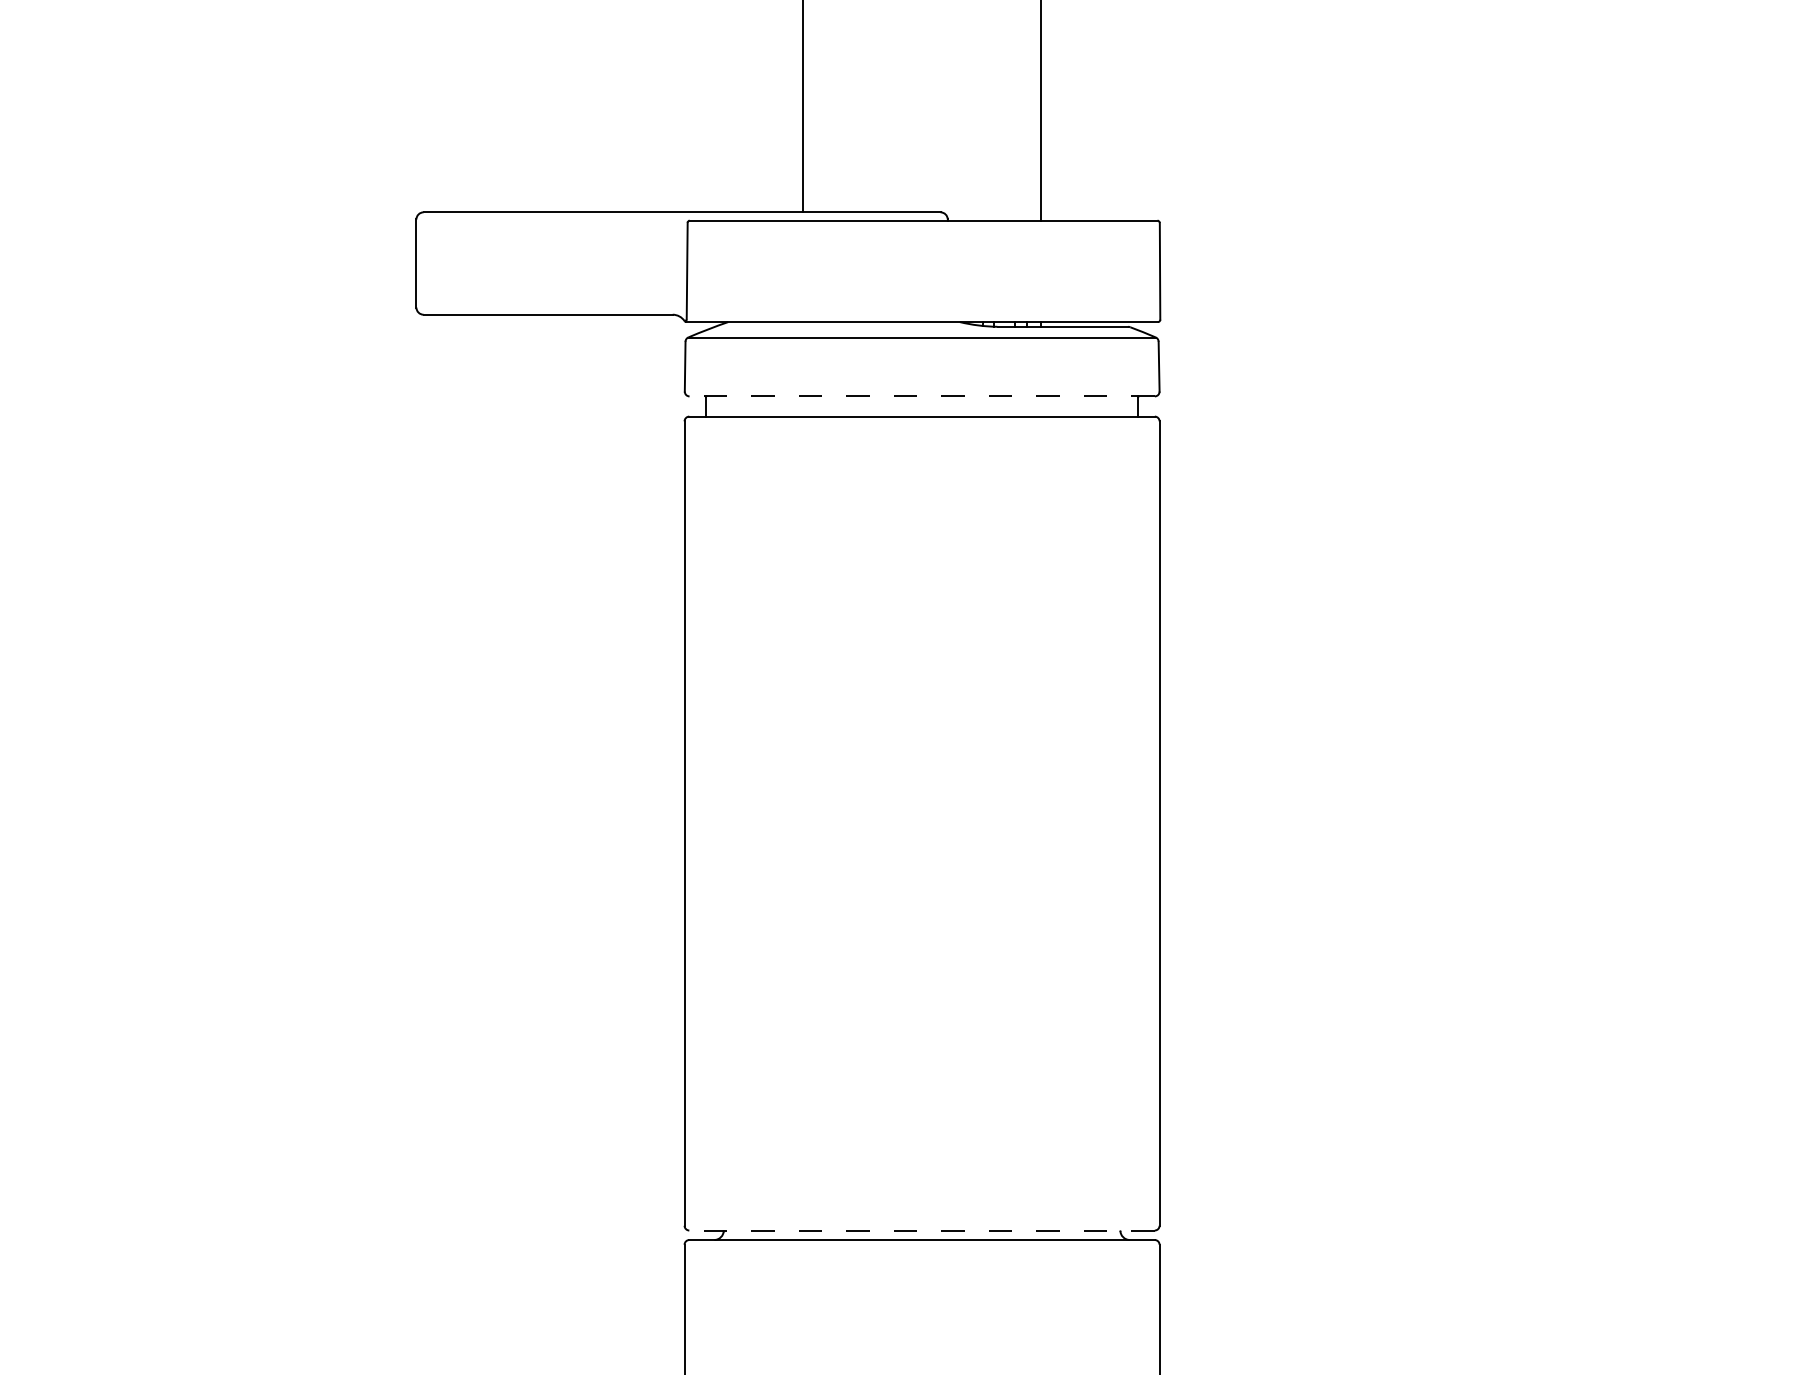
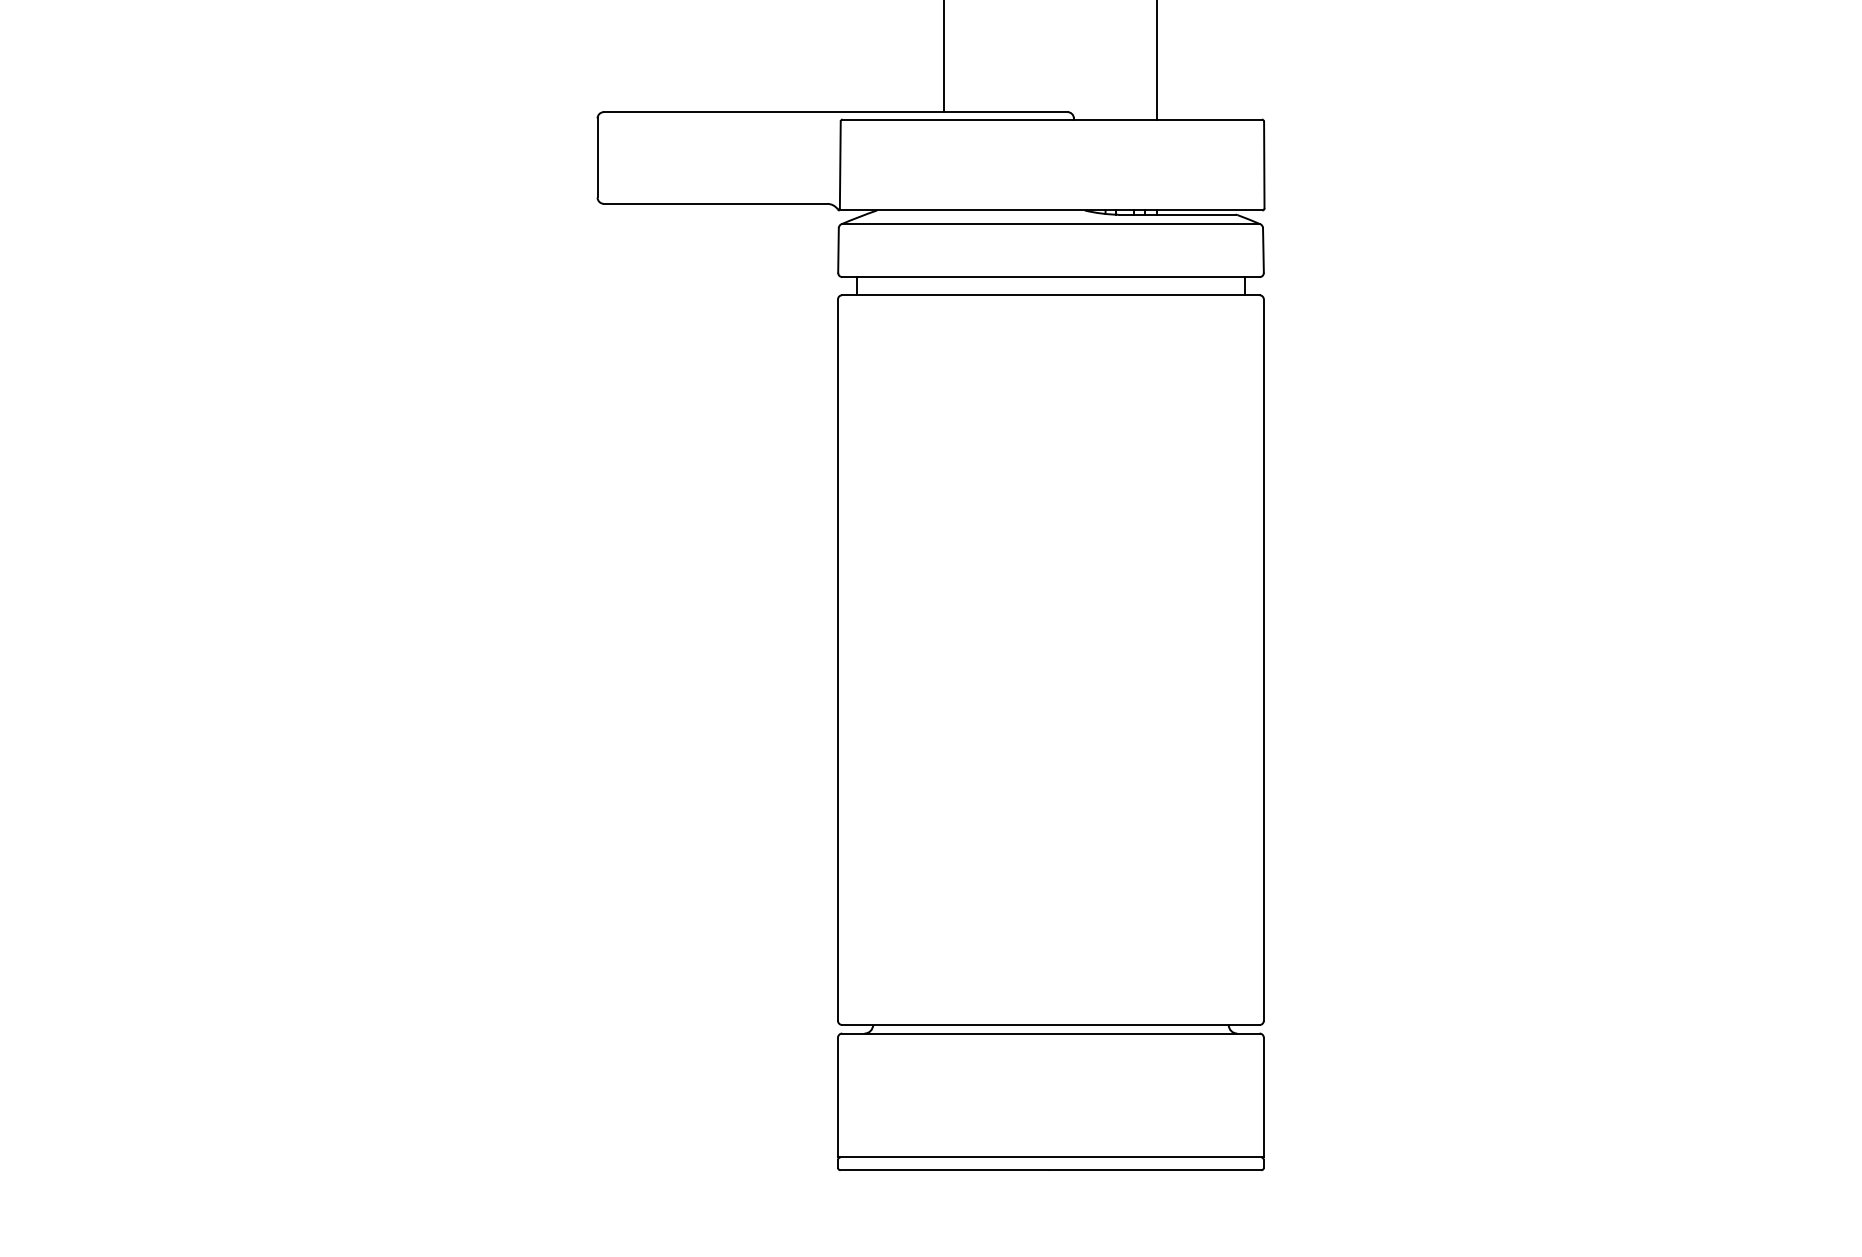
line: (922, 396) -> (1051, 277), dashed -> solid
line: (921, 1231) -> (1050, 1025), dashed -> solid

